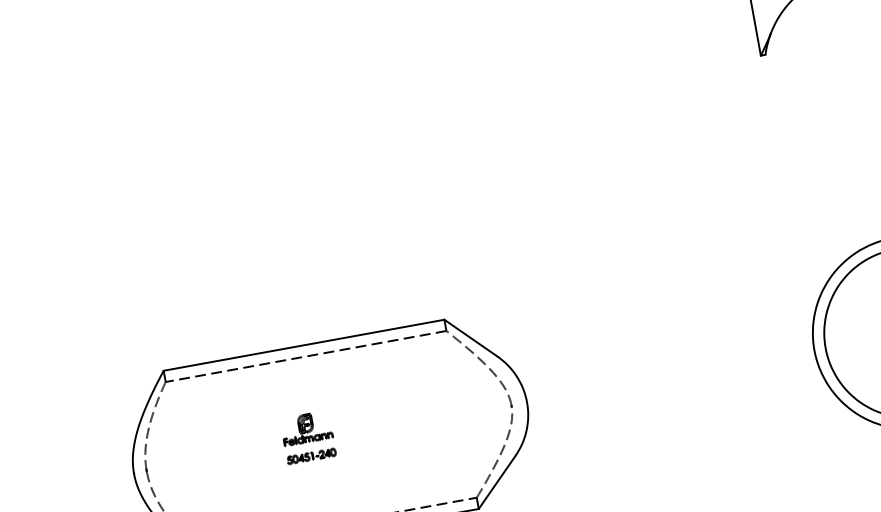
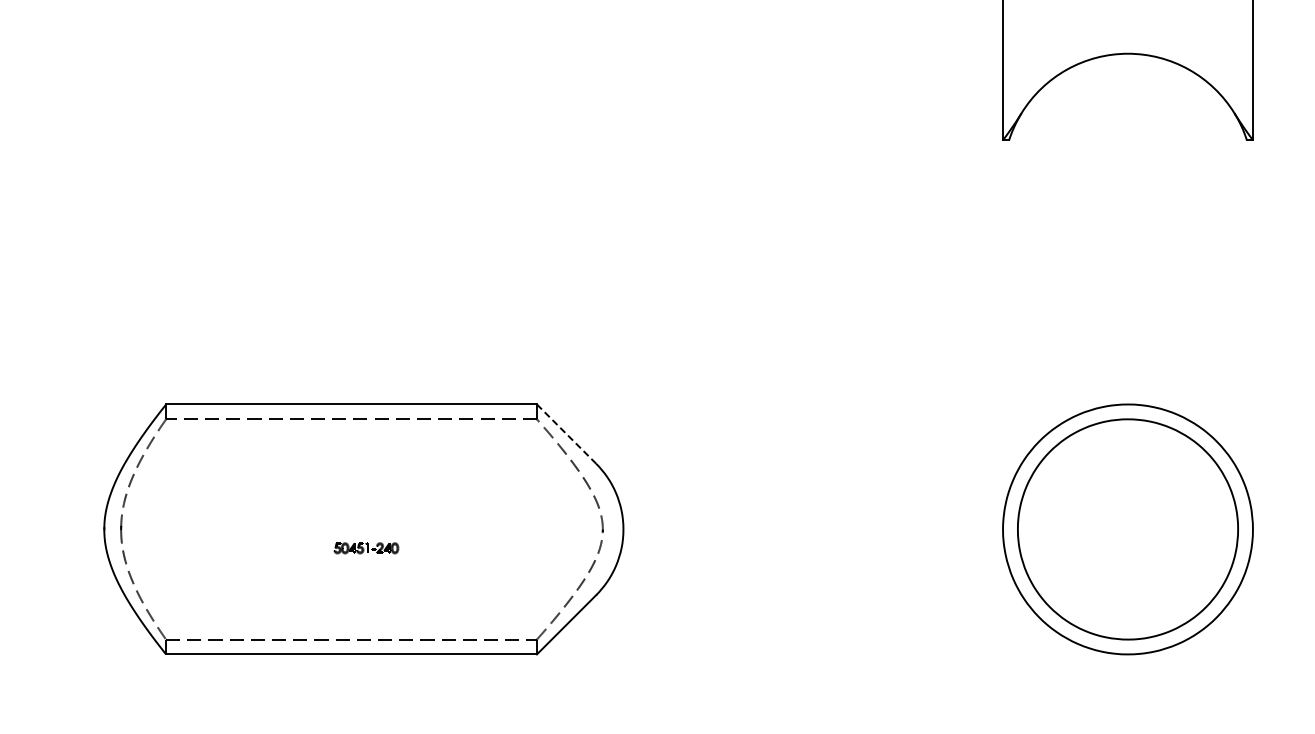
line: (470, 338) -> (566, 434), solid -> dashed
part: (306, 428) -> (335, 511), removed
part: (311, 456) -> (366, 548), moved

